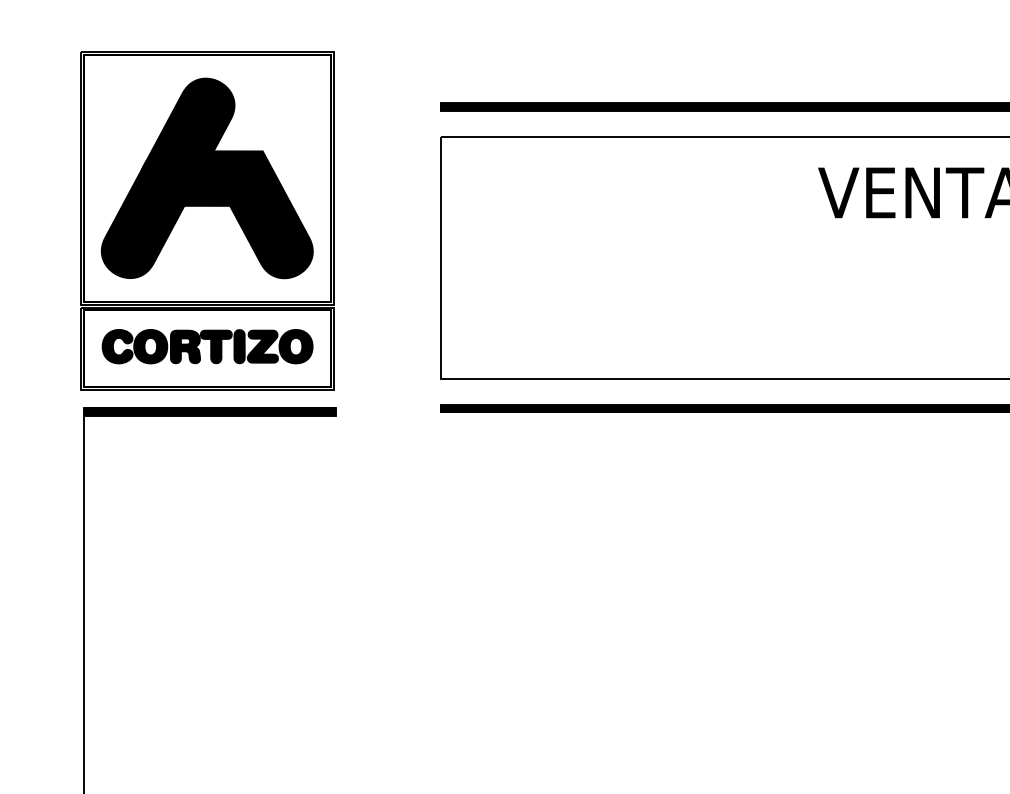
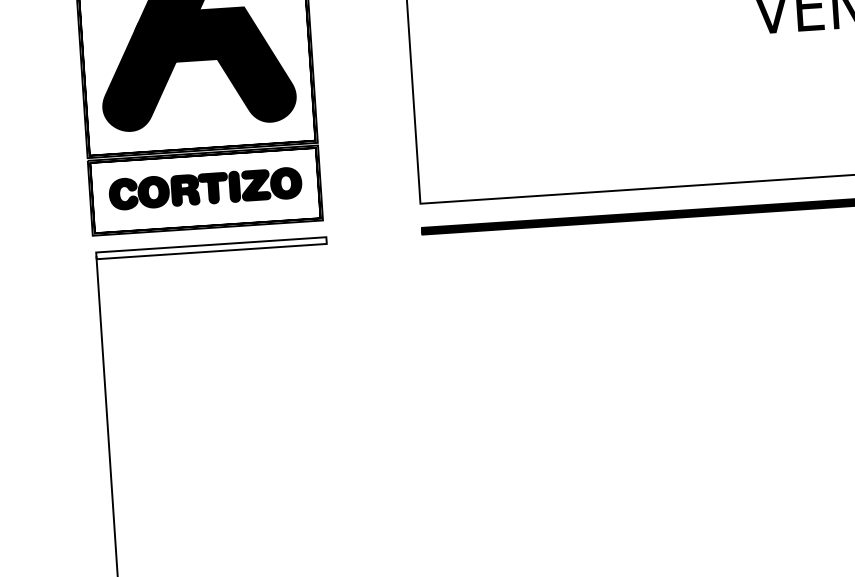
hatch: (209, 411) -> (211, 247), removed

